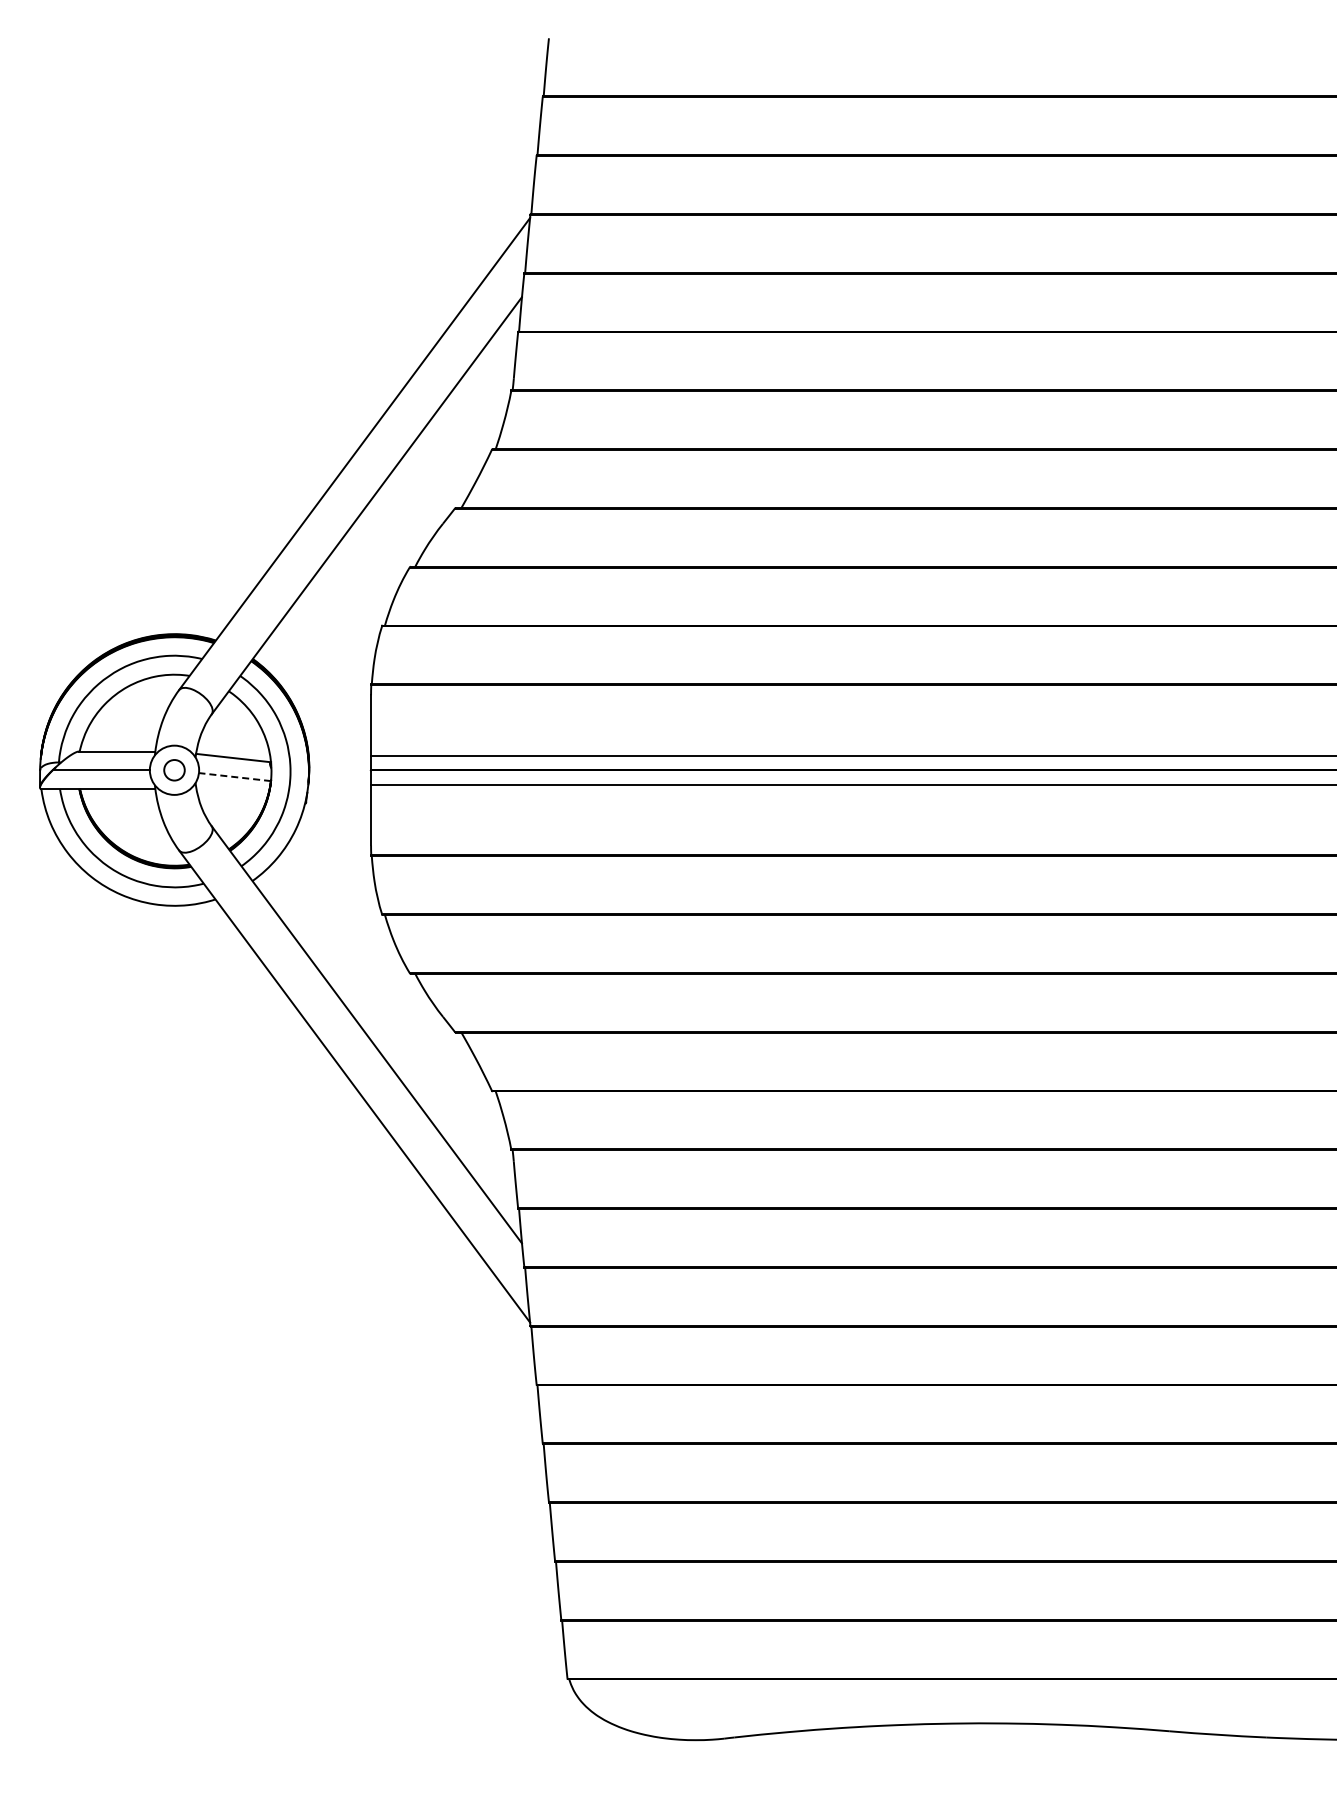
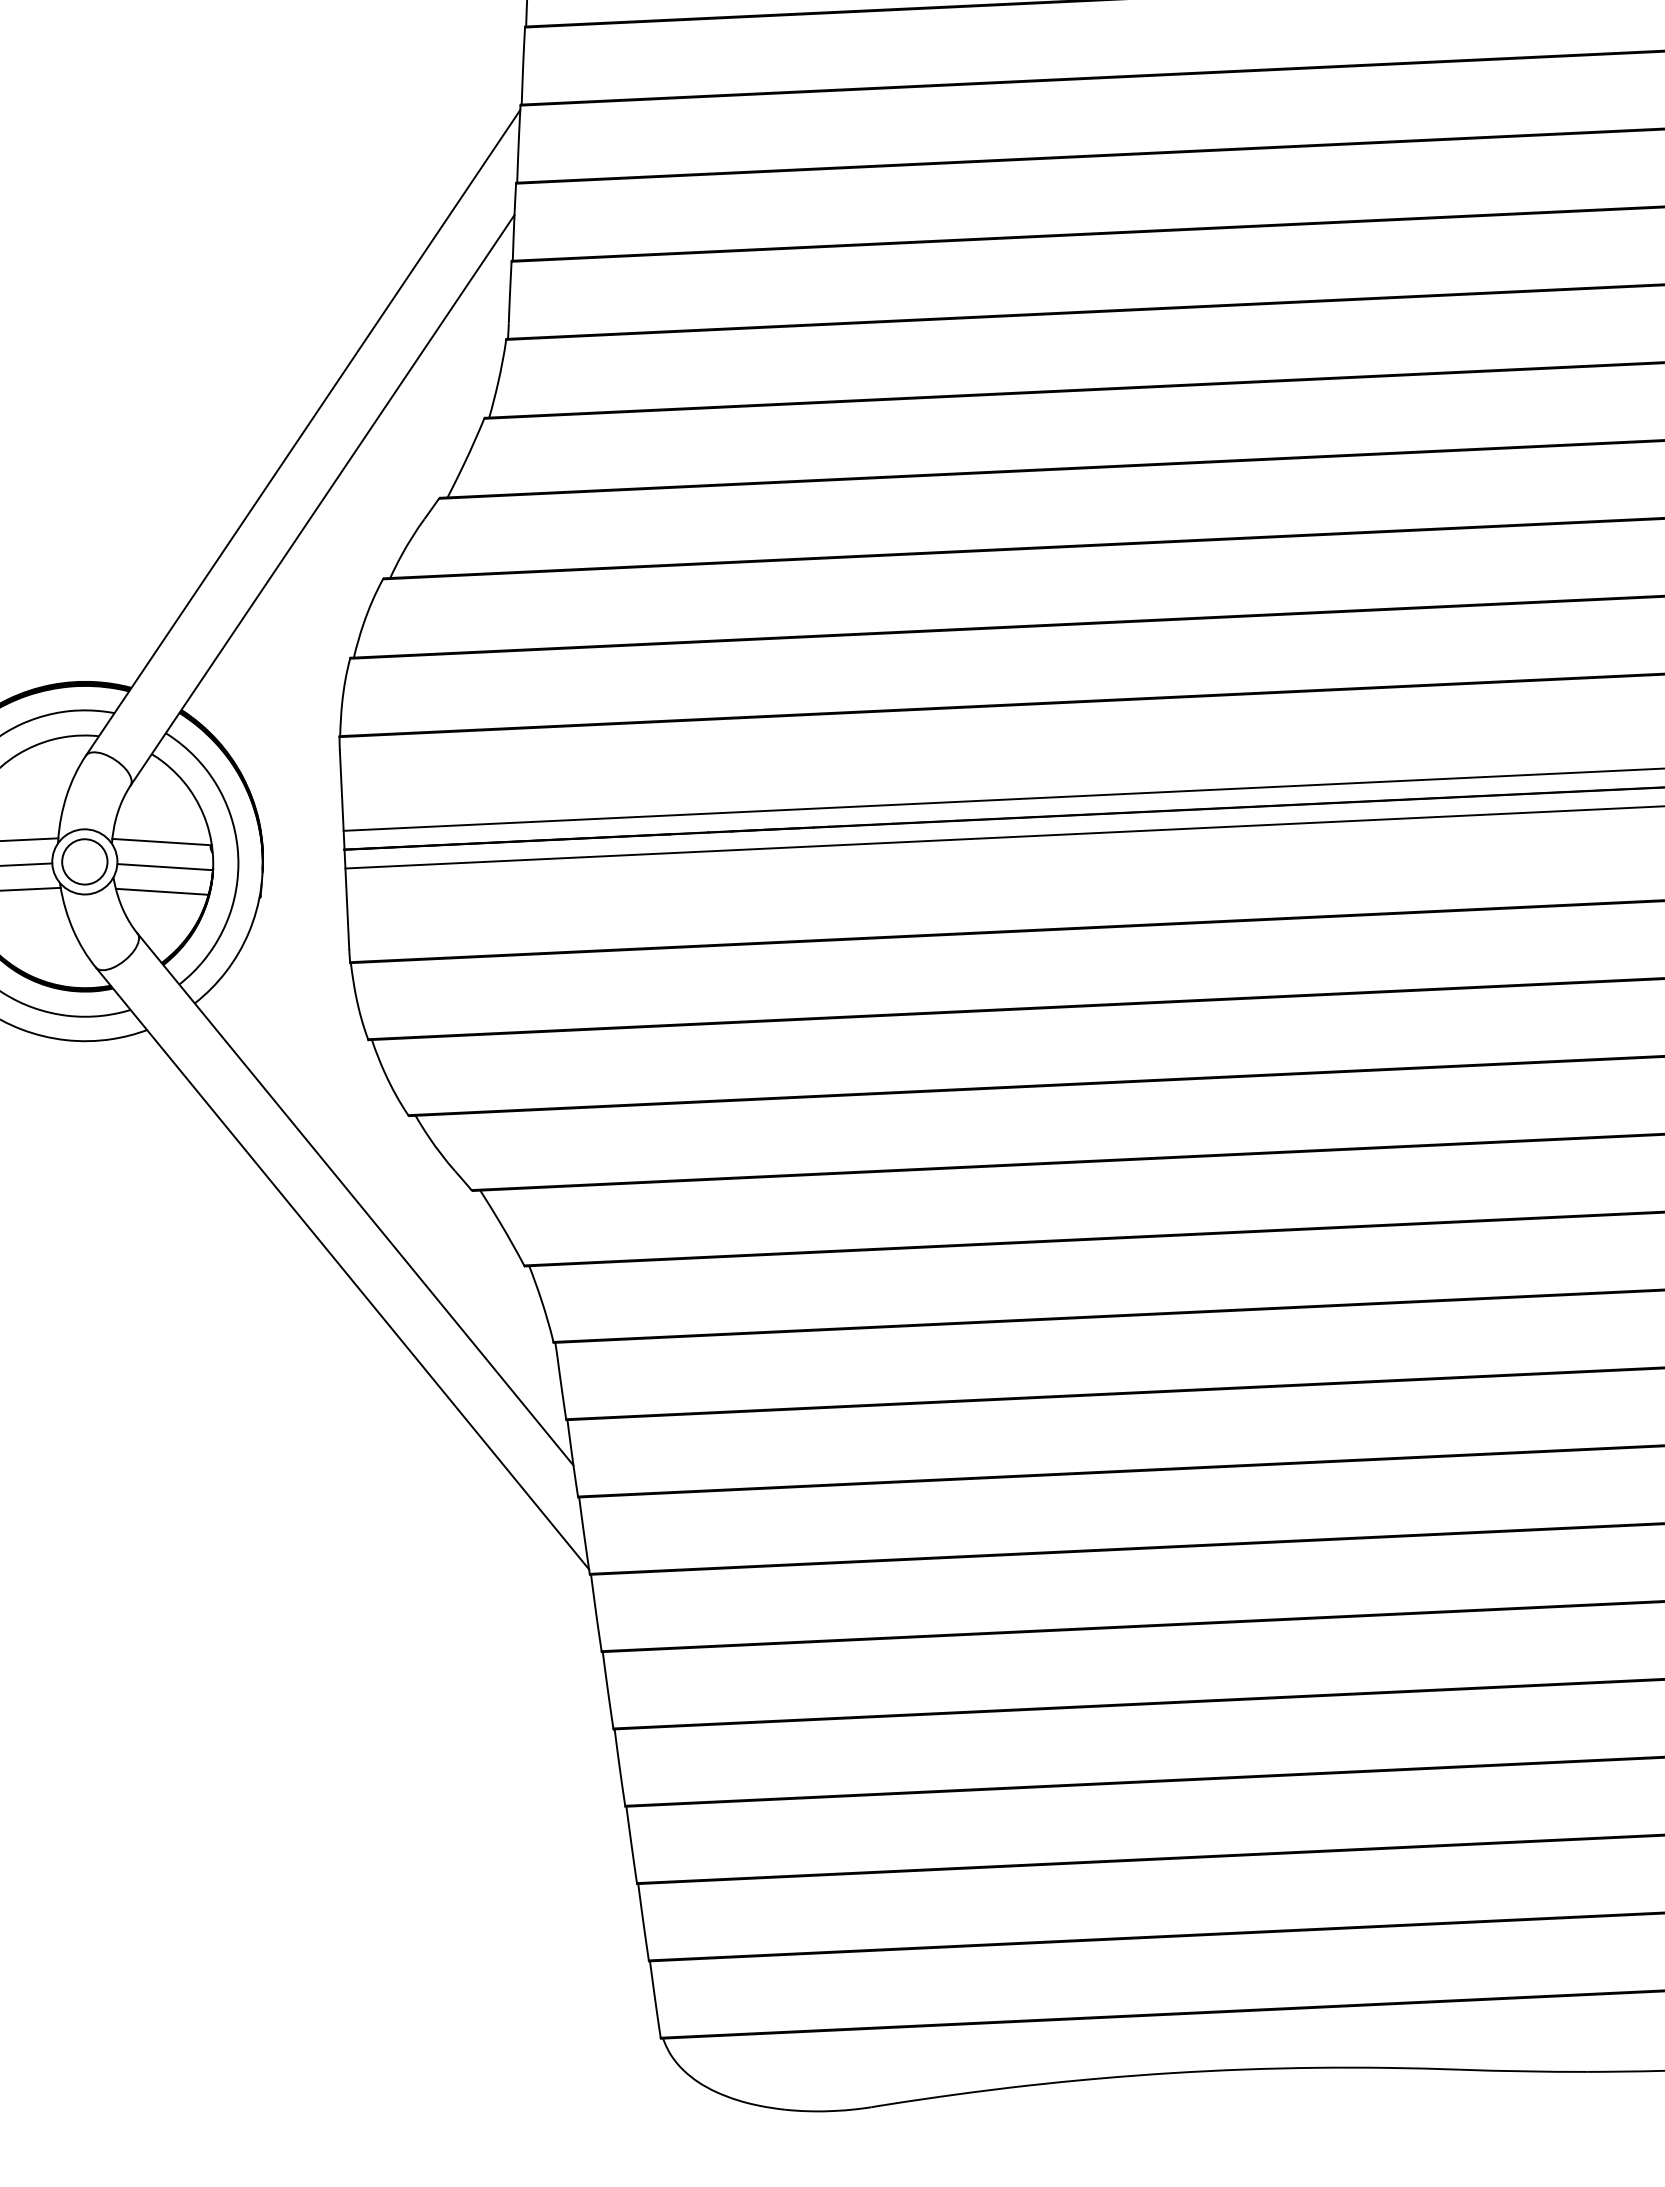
circle: (174, 770) -> (84, 862), size x1.67
line: (234, 777) -> (164, 867), dashed -> solid
line: (231, 795) -> (161, 891), added

